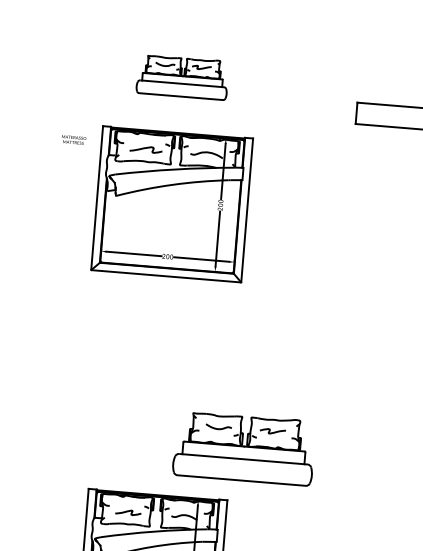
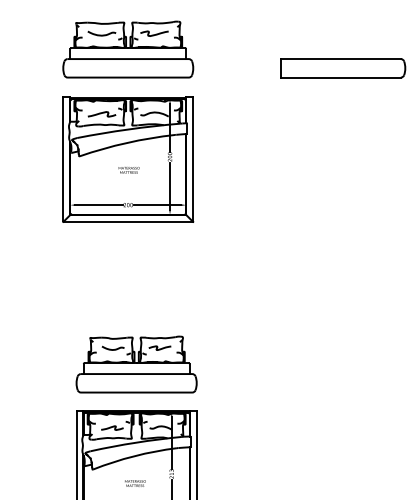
part: (182, 77) -> (128, 49), size x1.67
text: (73, 140) -> (128, 170), moved
part: (244, 448) -> (136, 364), moved

